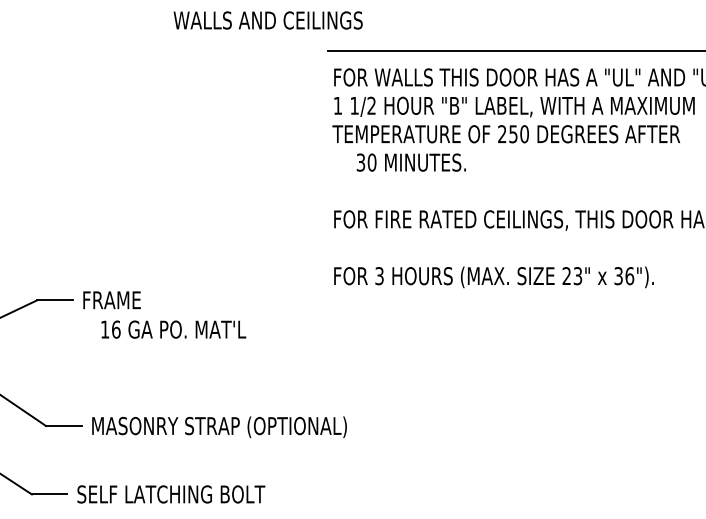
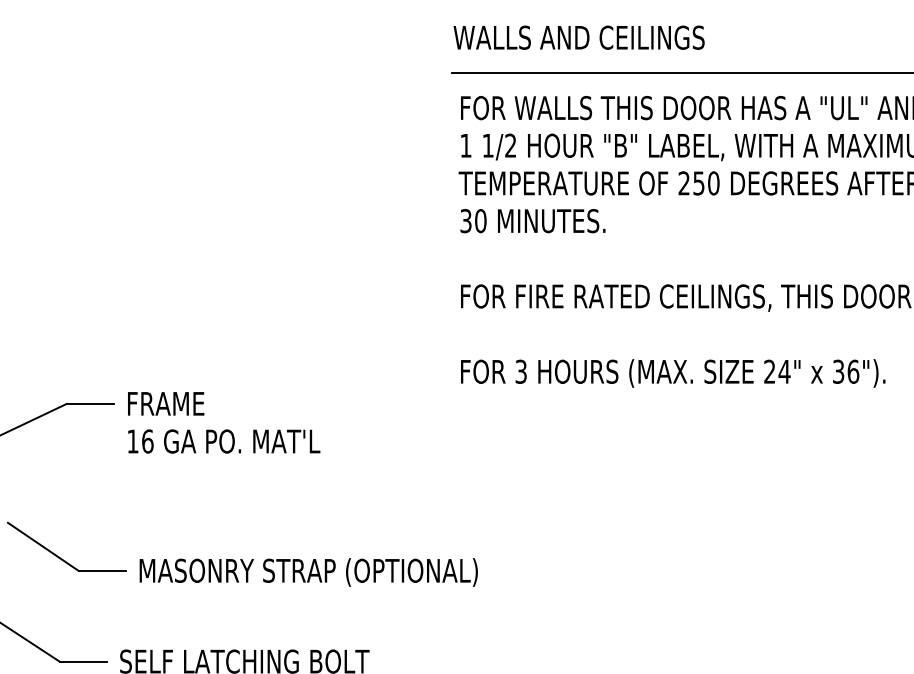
text: (267, 20) -> (578, 37), moved
text: (410, 162) -> (531, 220), moved
text: (577, 276) -> (784, 372), 23" -> 24"
text: (173, 329) -> (223, 441), moved

